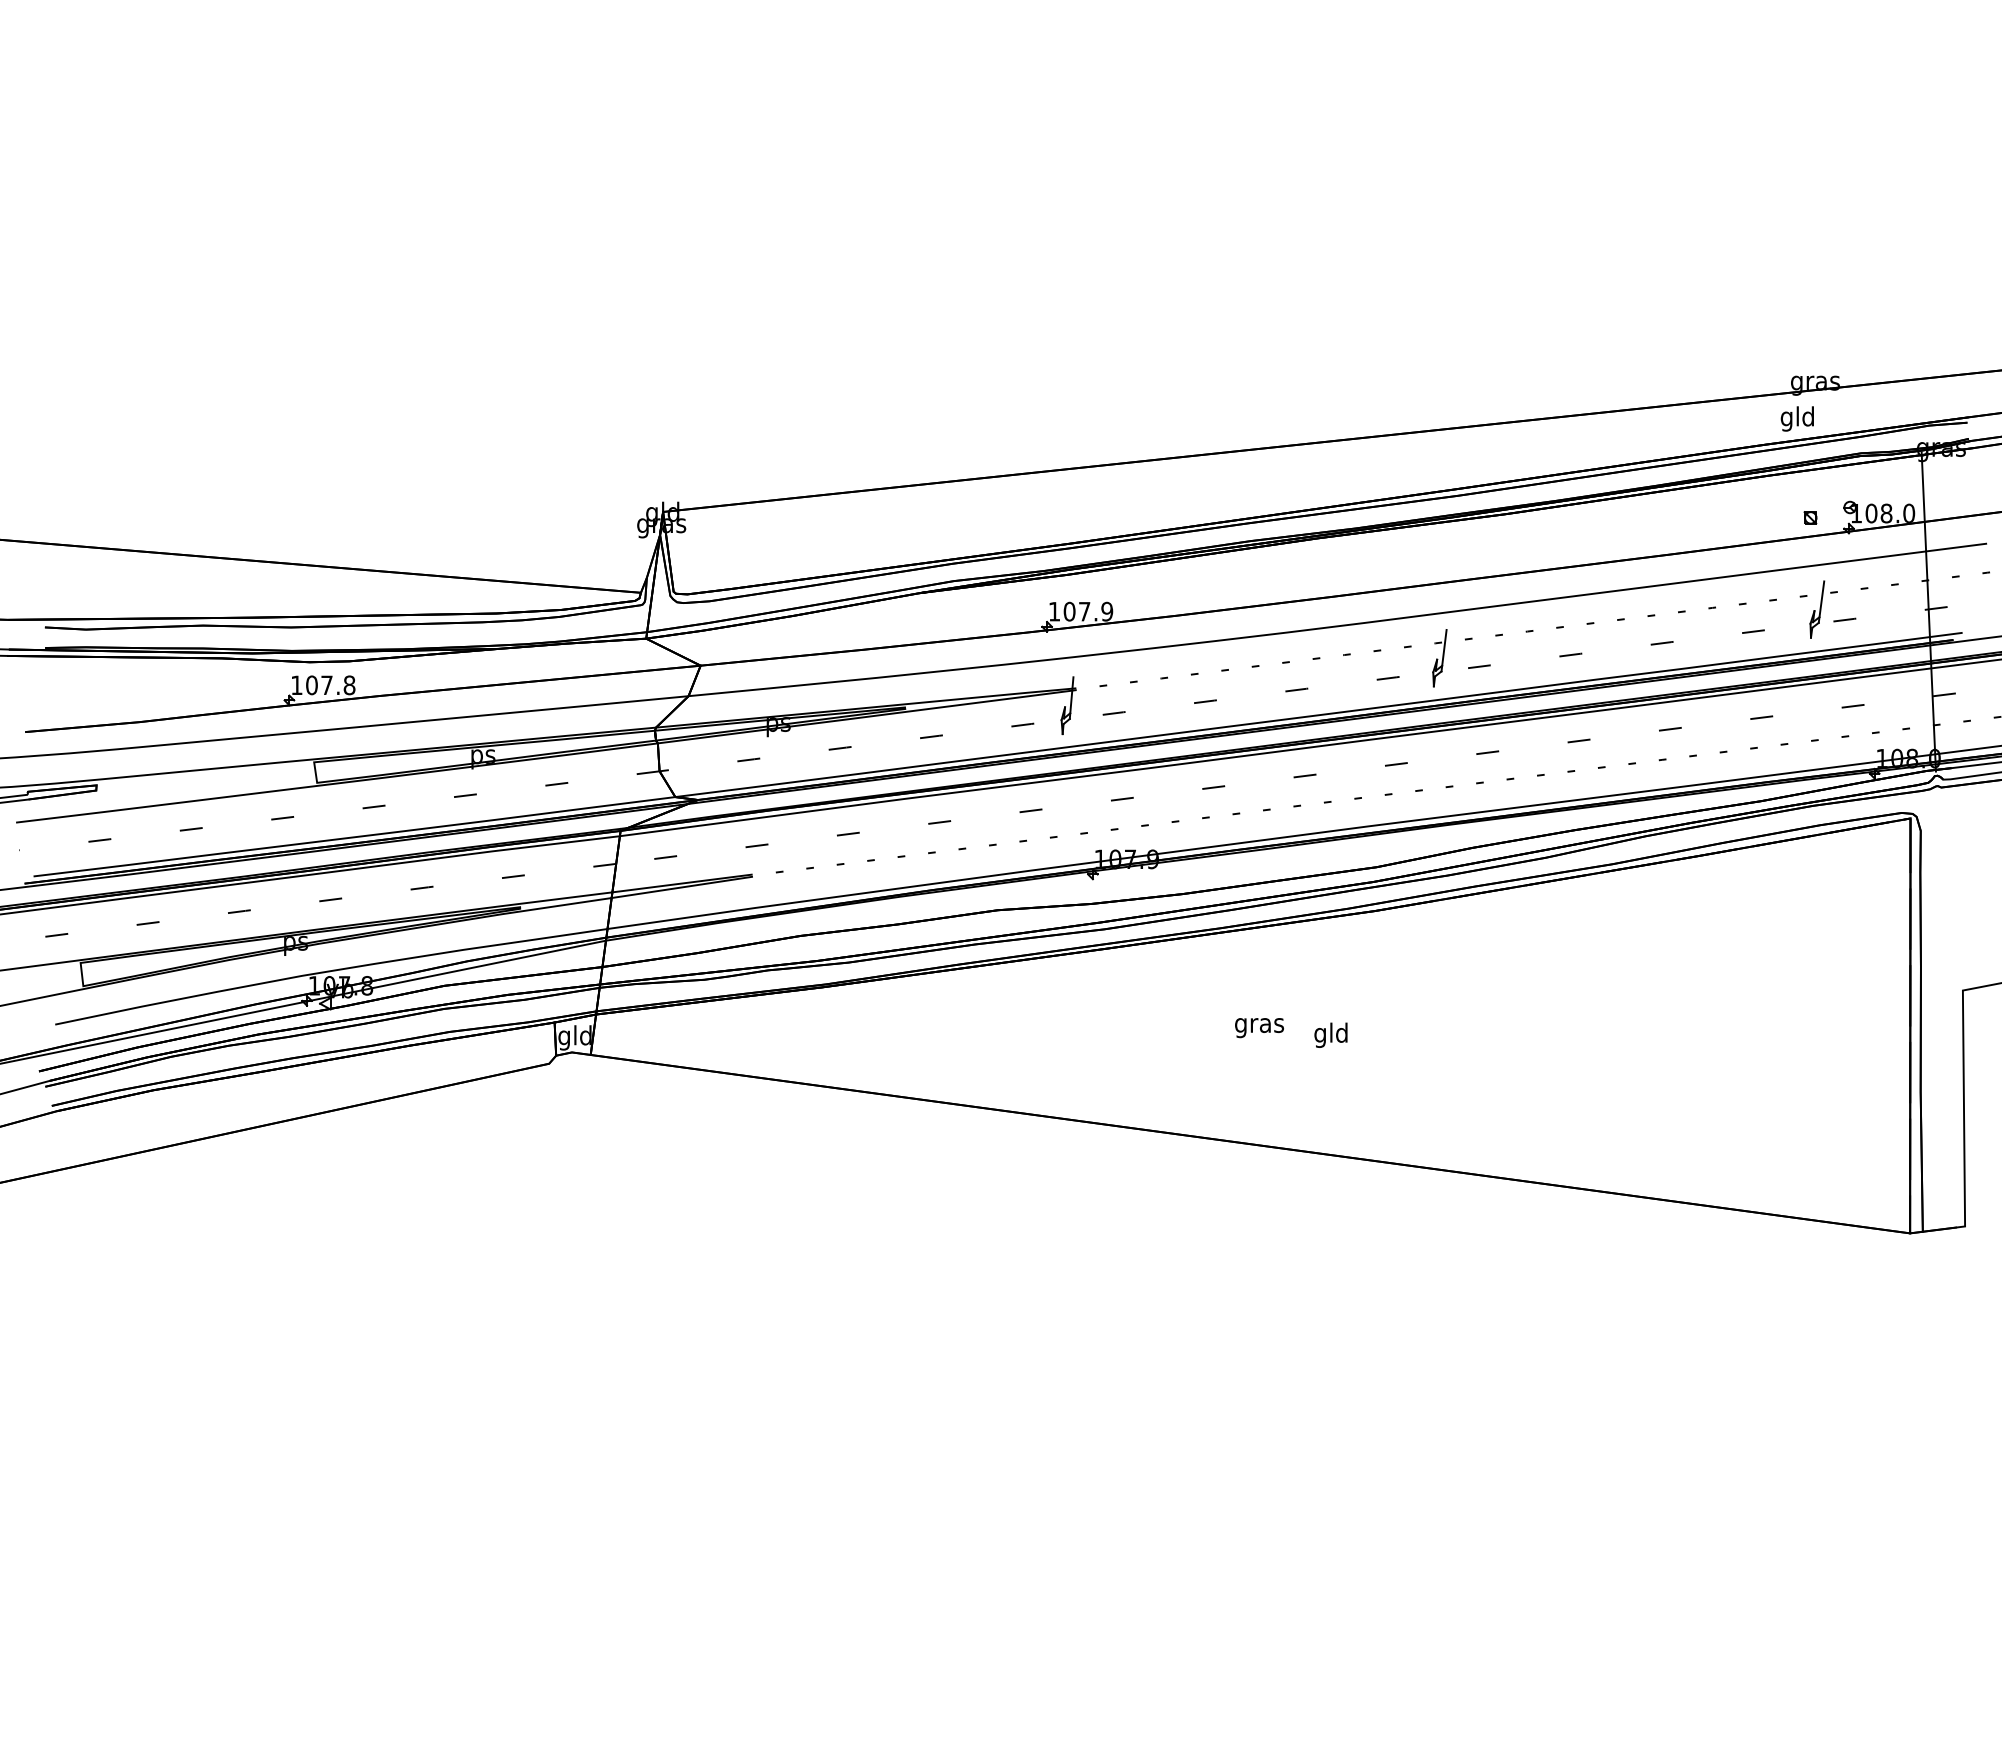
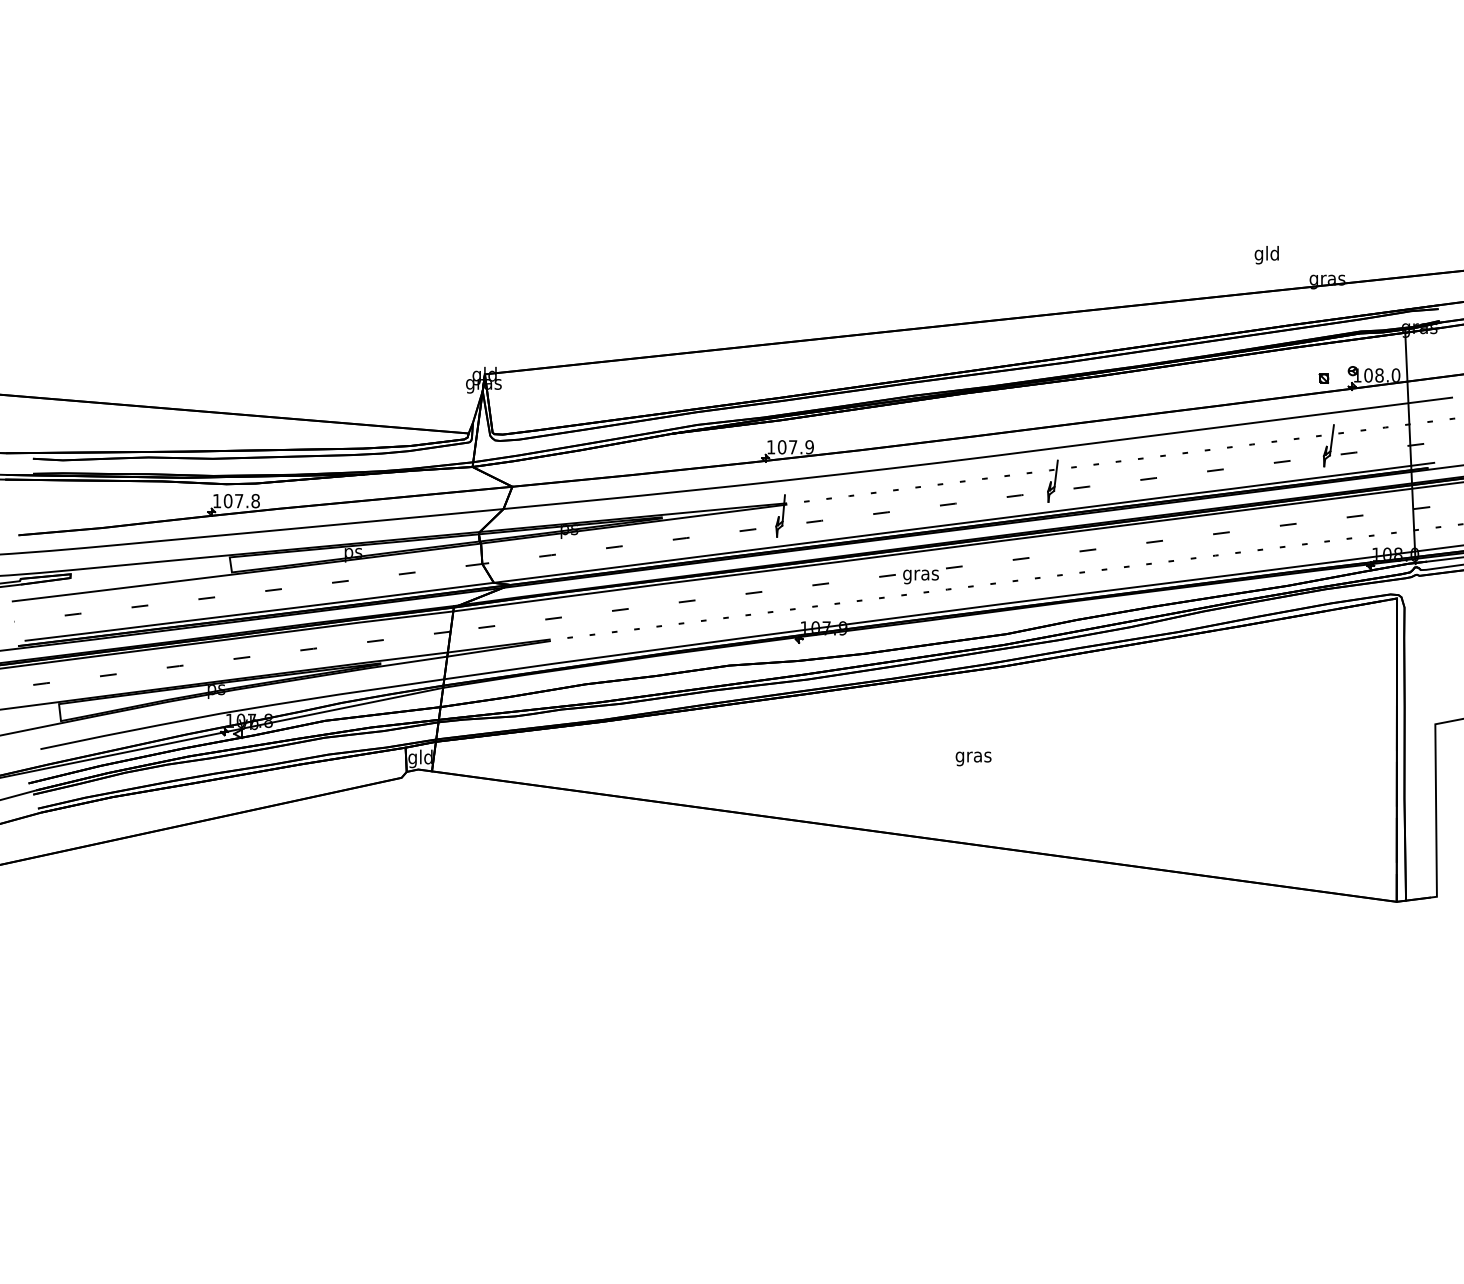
text: (1796, 418) -> (1266, 254), moved
text: (1259, 1028) -> (921, 577), moved
text: (1331, 1034) -> (973, 756), gld -> gras

